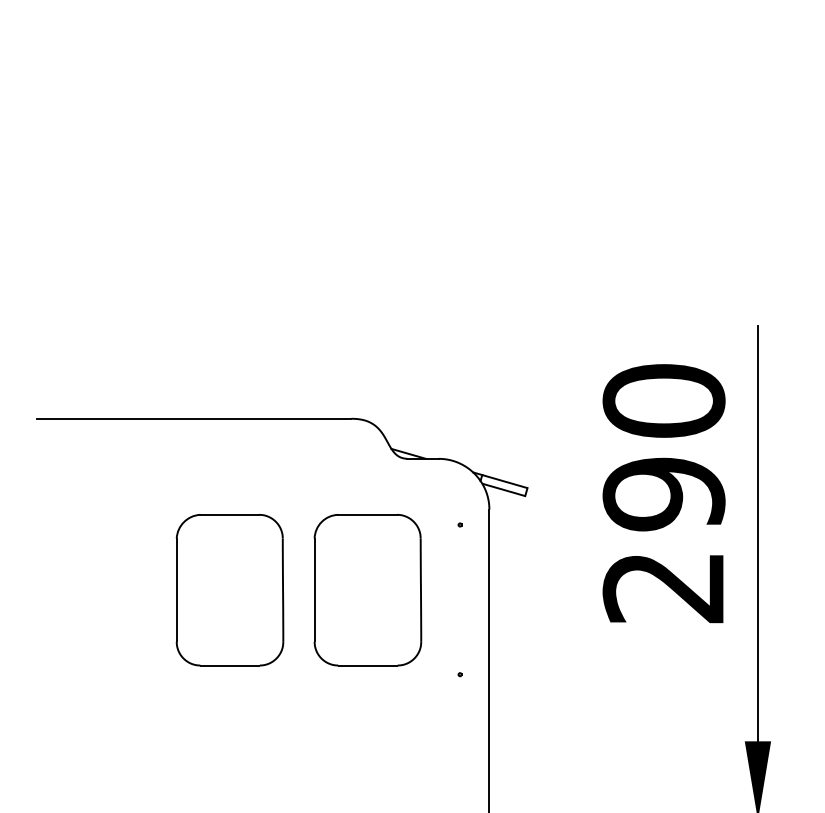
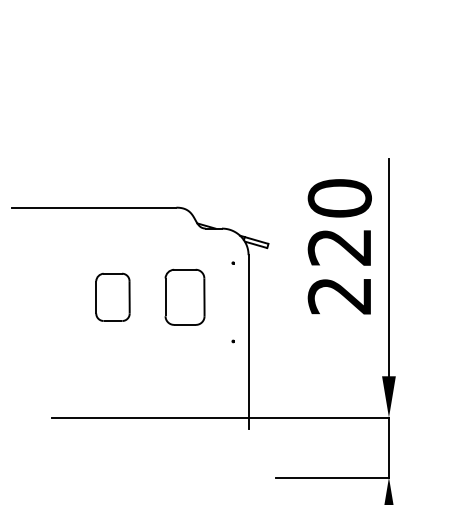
text: (663, 494) -> (339, 247), 290 -> 220
part: (229, 590) -> (112, 297), size x0.6
part: (366, 590) -> (184, 297), size x0.7

